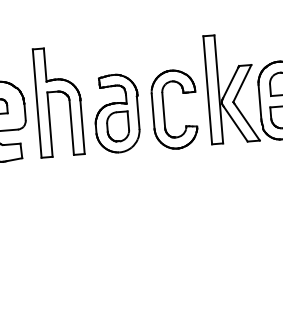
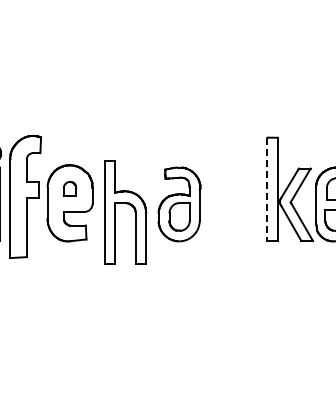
line: (207, 90) -> (267, 189), solid -> dashed
part: (59, 93) -> (126, 204), moved
part: (164, 109) -> (224, 204), removed

